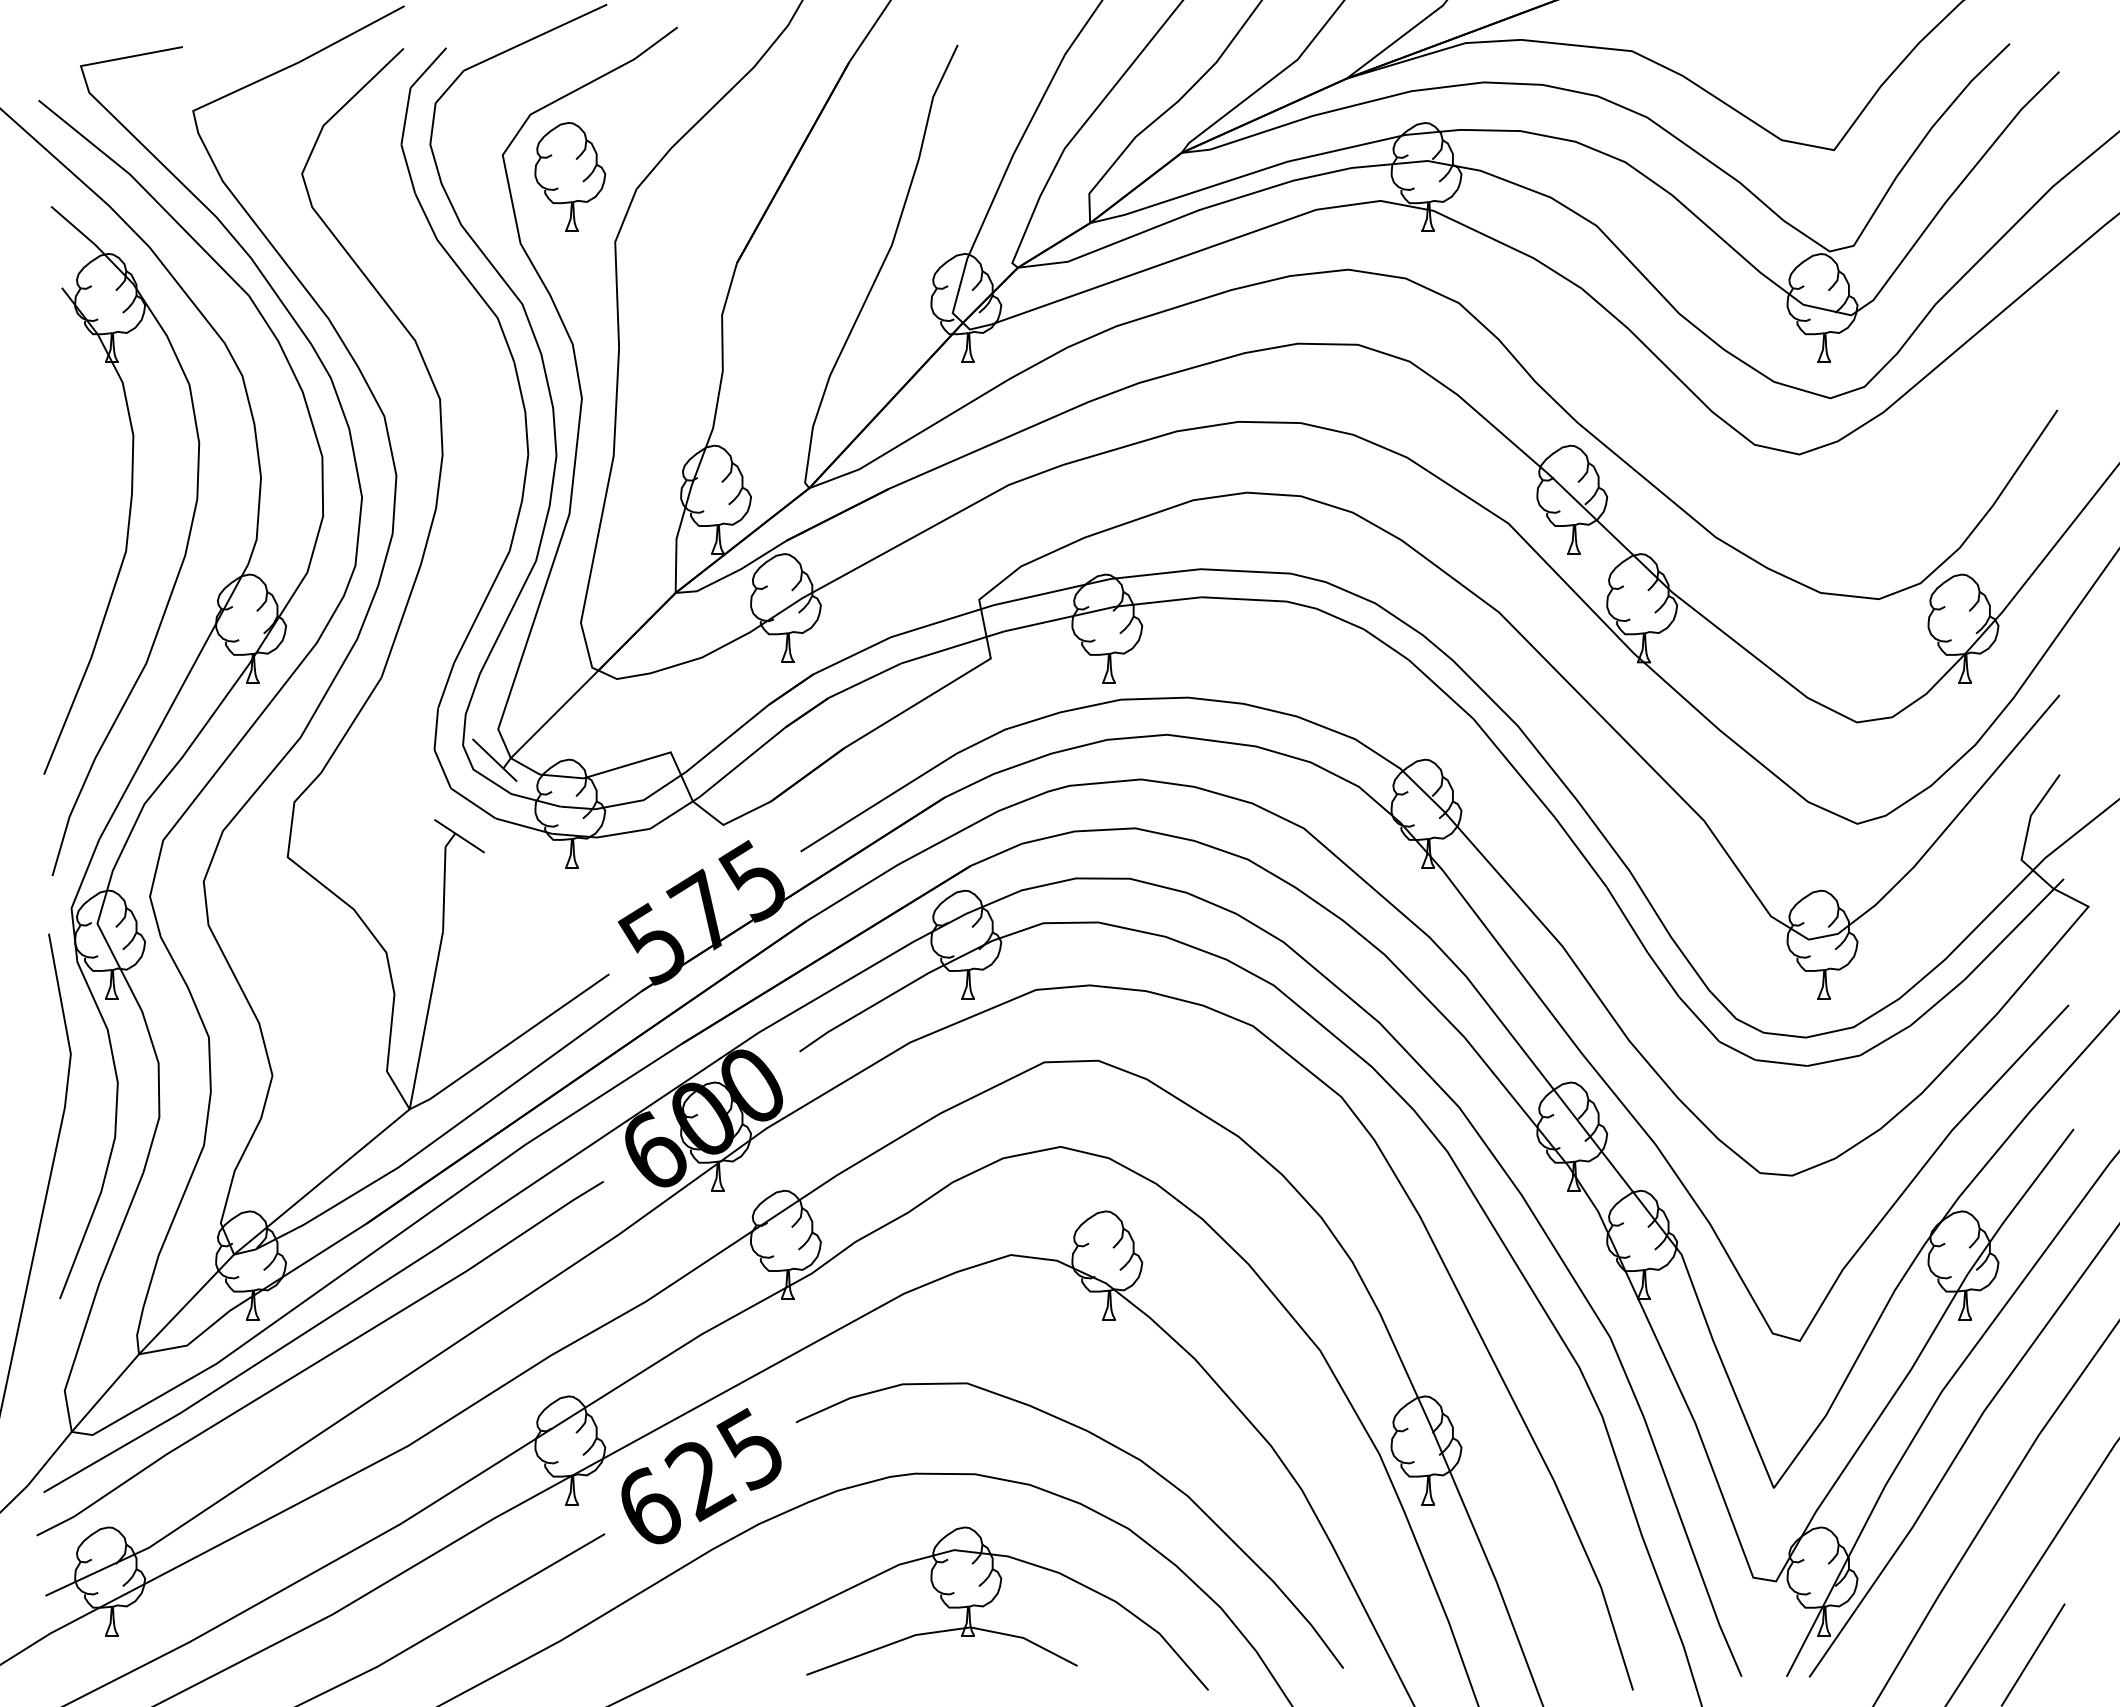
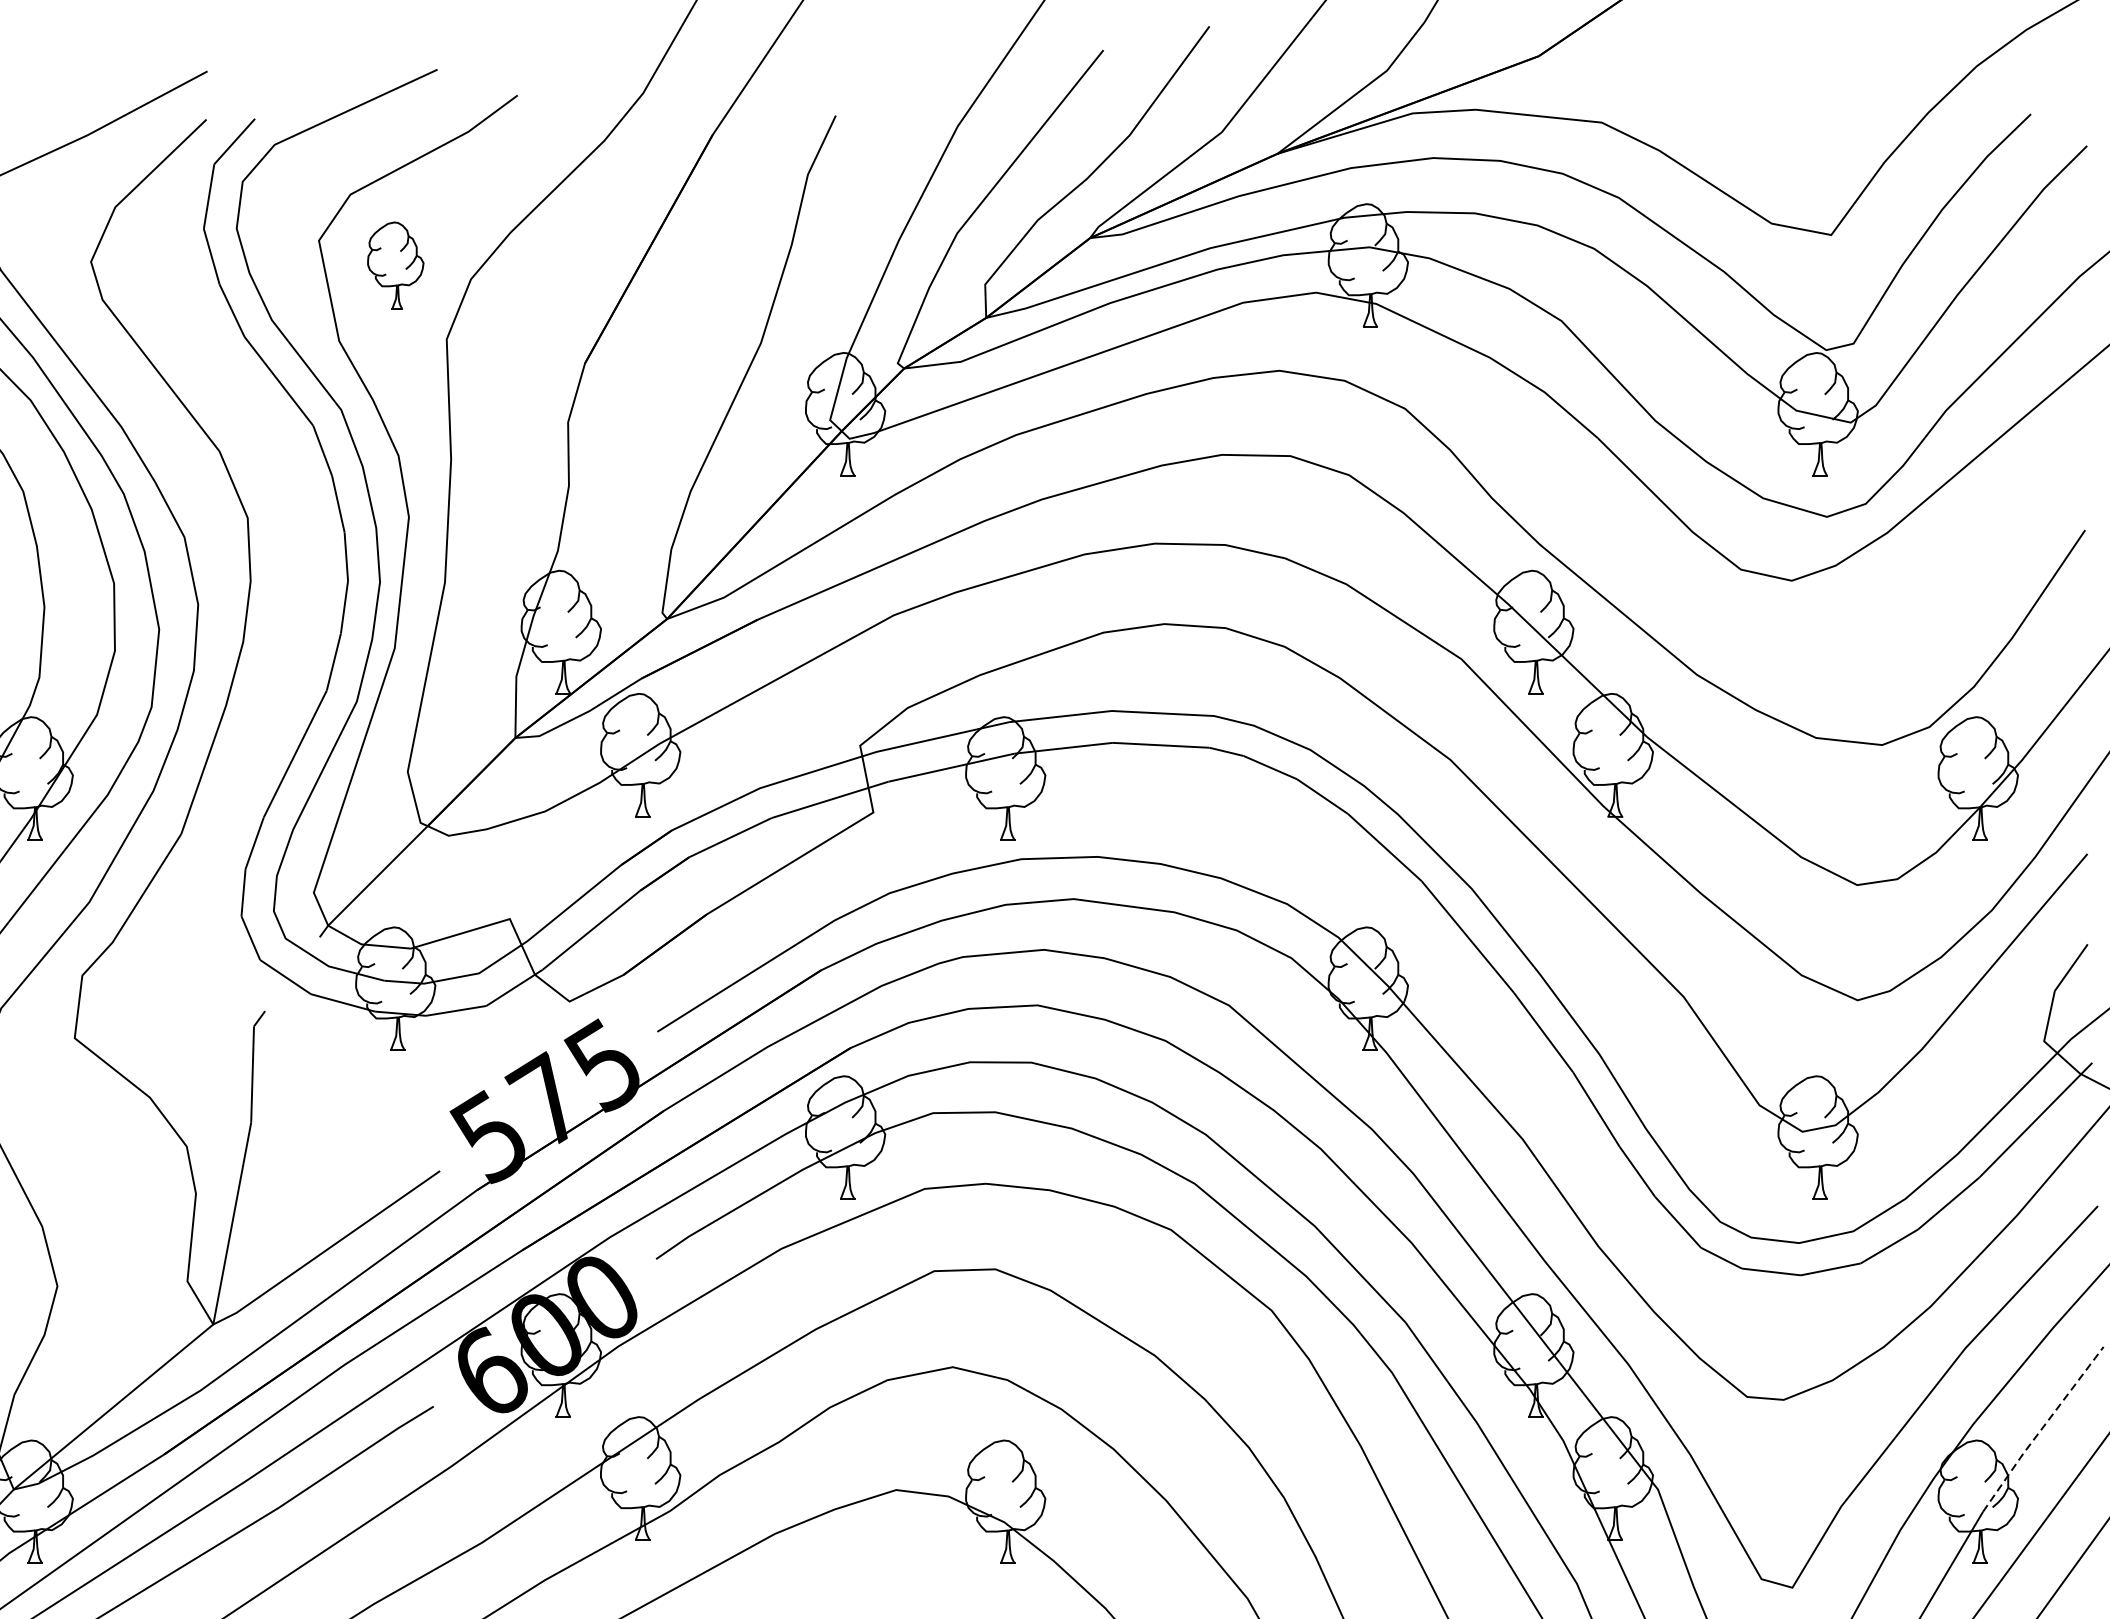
part: (570, 176) -> (395, 264), size x0.7
line: (494, 759) -> (309, 927), removed
line: (459, 835) -> (269, 1013), removed
line: (2019, 1201) -> (2041, 1429), solid -> dashed

